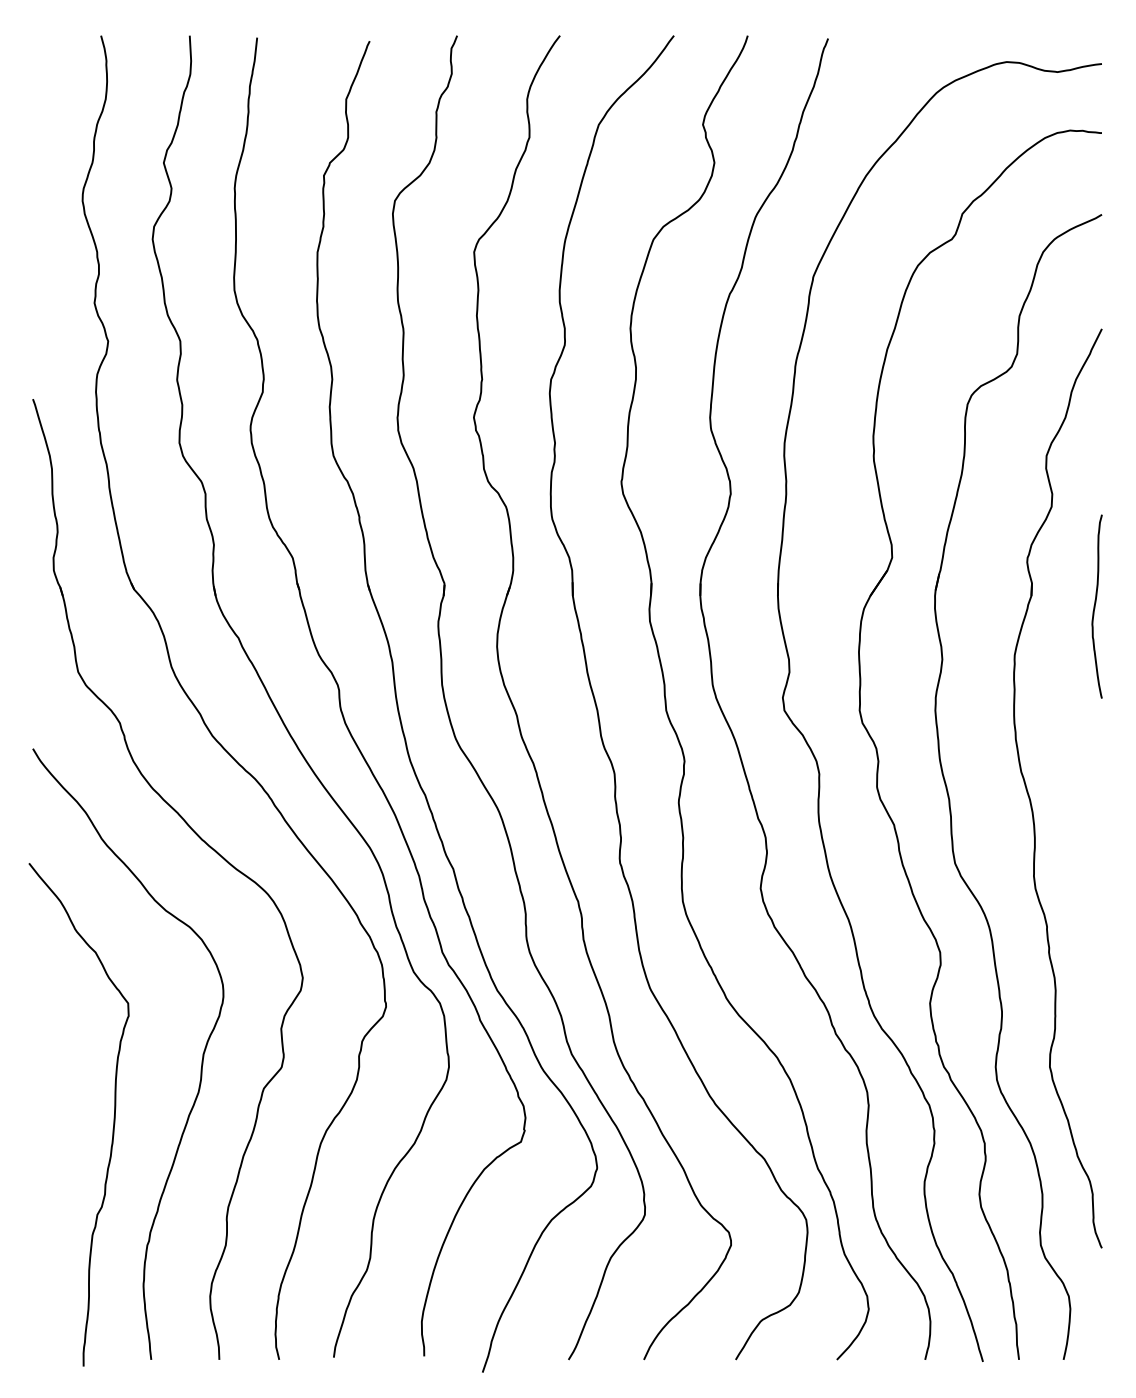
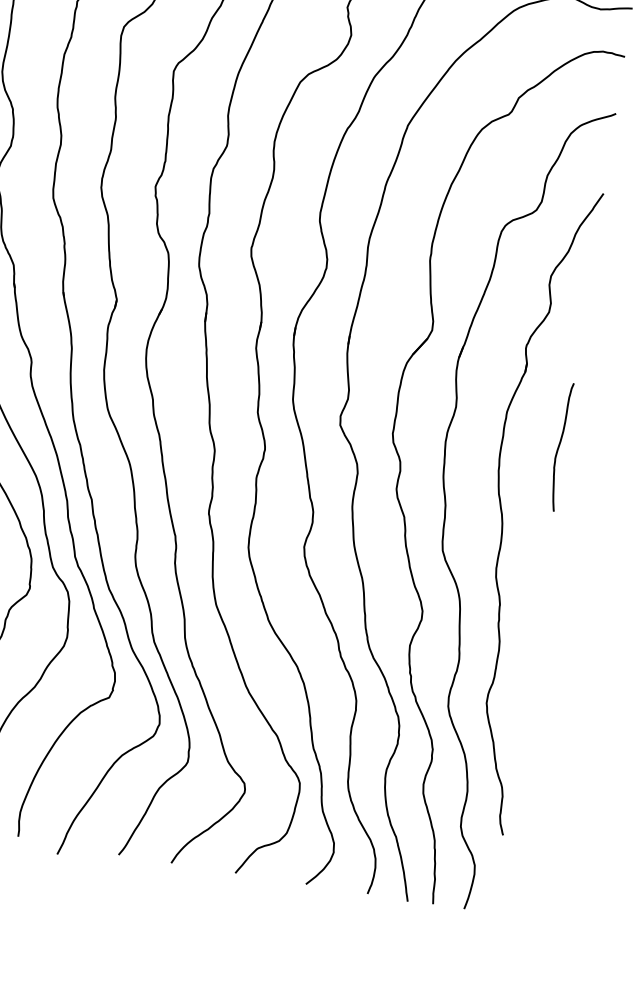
curve: (1095, 606) -> (559, 446), moved

